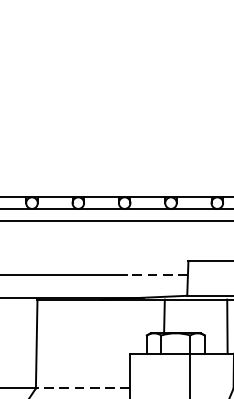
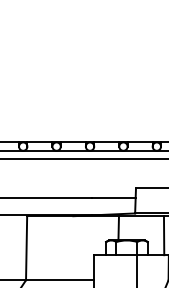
line: (157, 275) -> (113, 198), dashed -> solid
line: (83, 388) -> (60, 280), dashed -> solid

